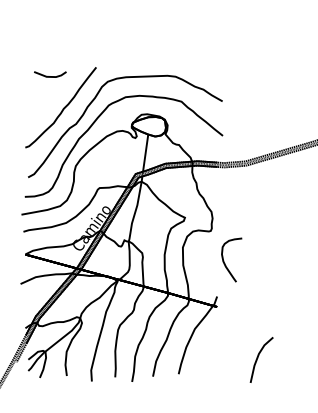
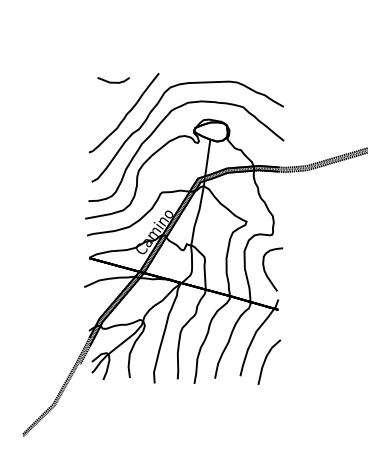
curve: (225, 263) -> (266, 272), moved
line: (258, 357) -> (266, 359), moved

